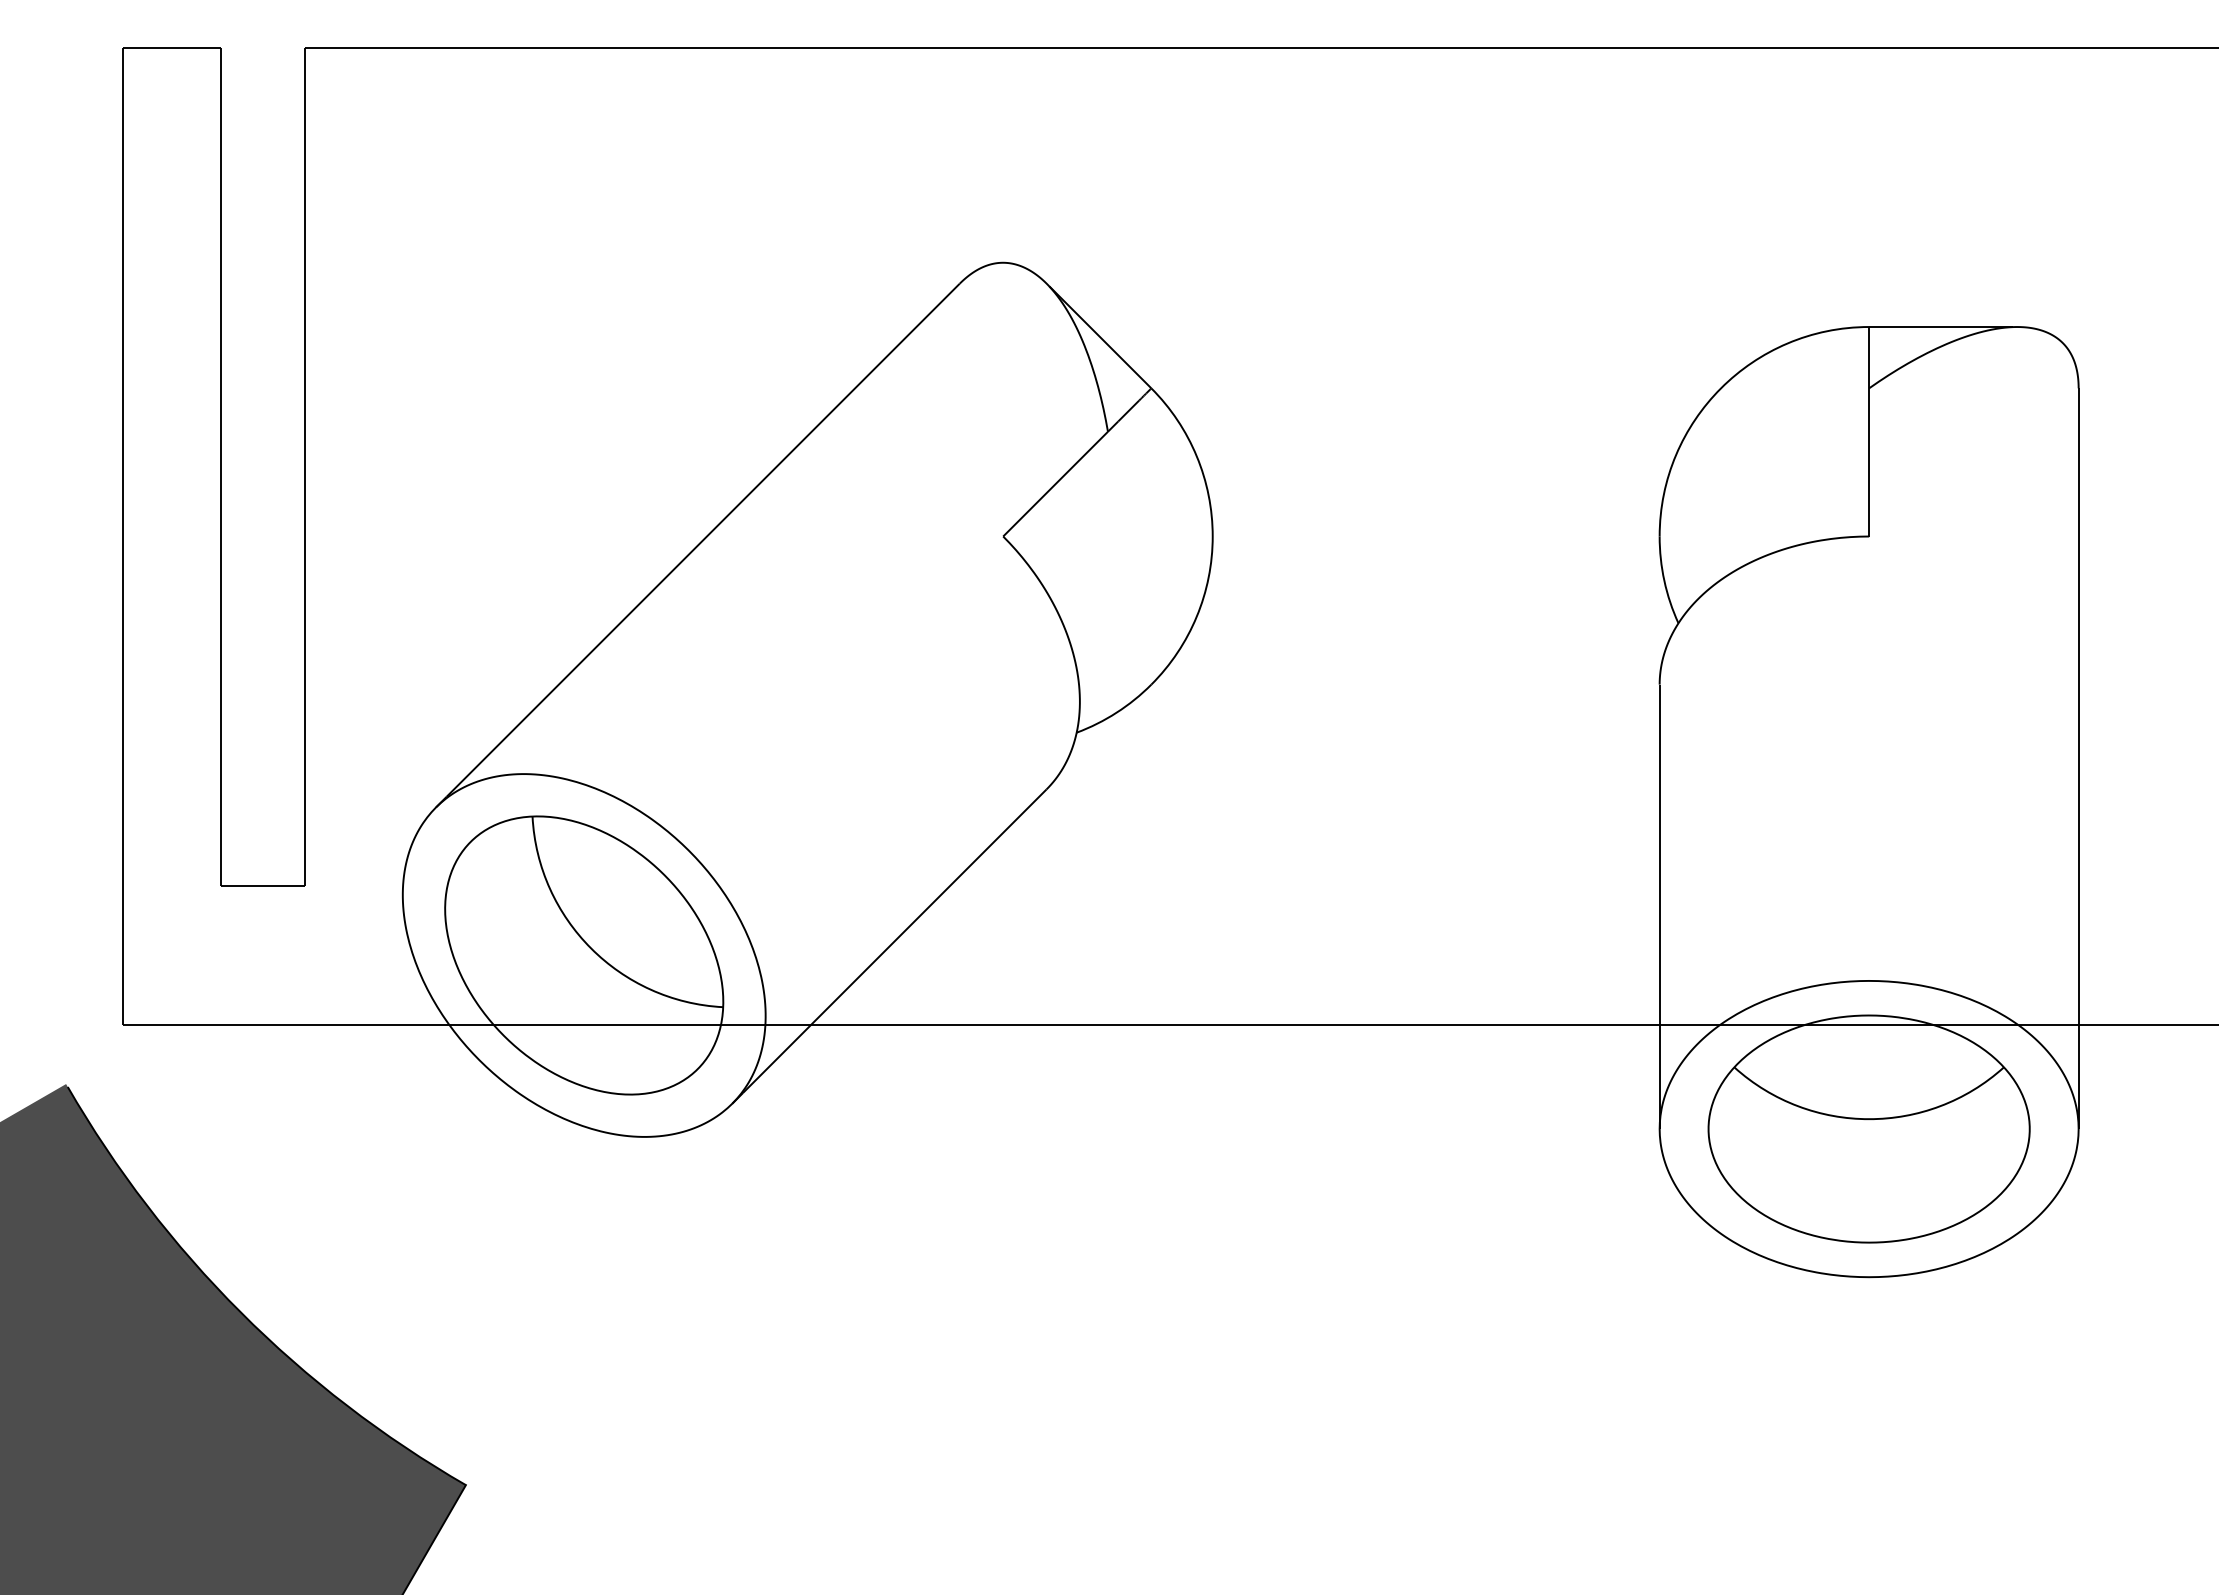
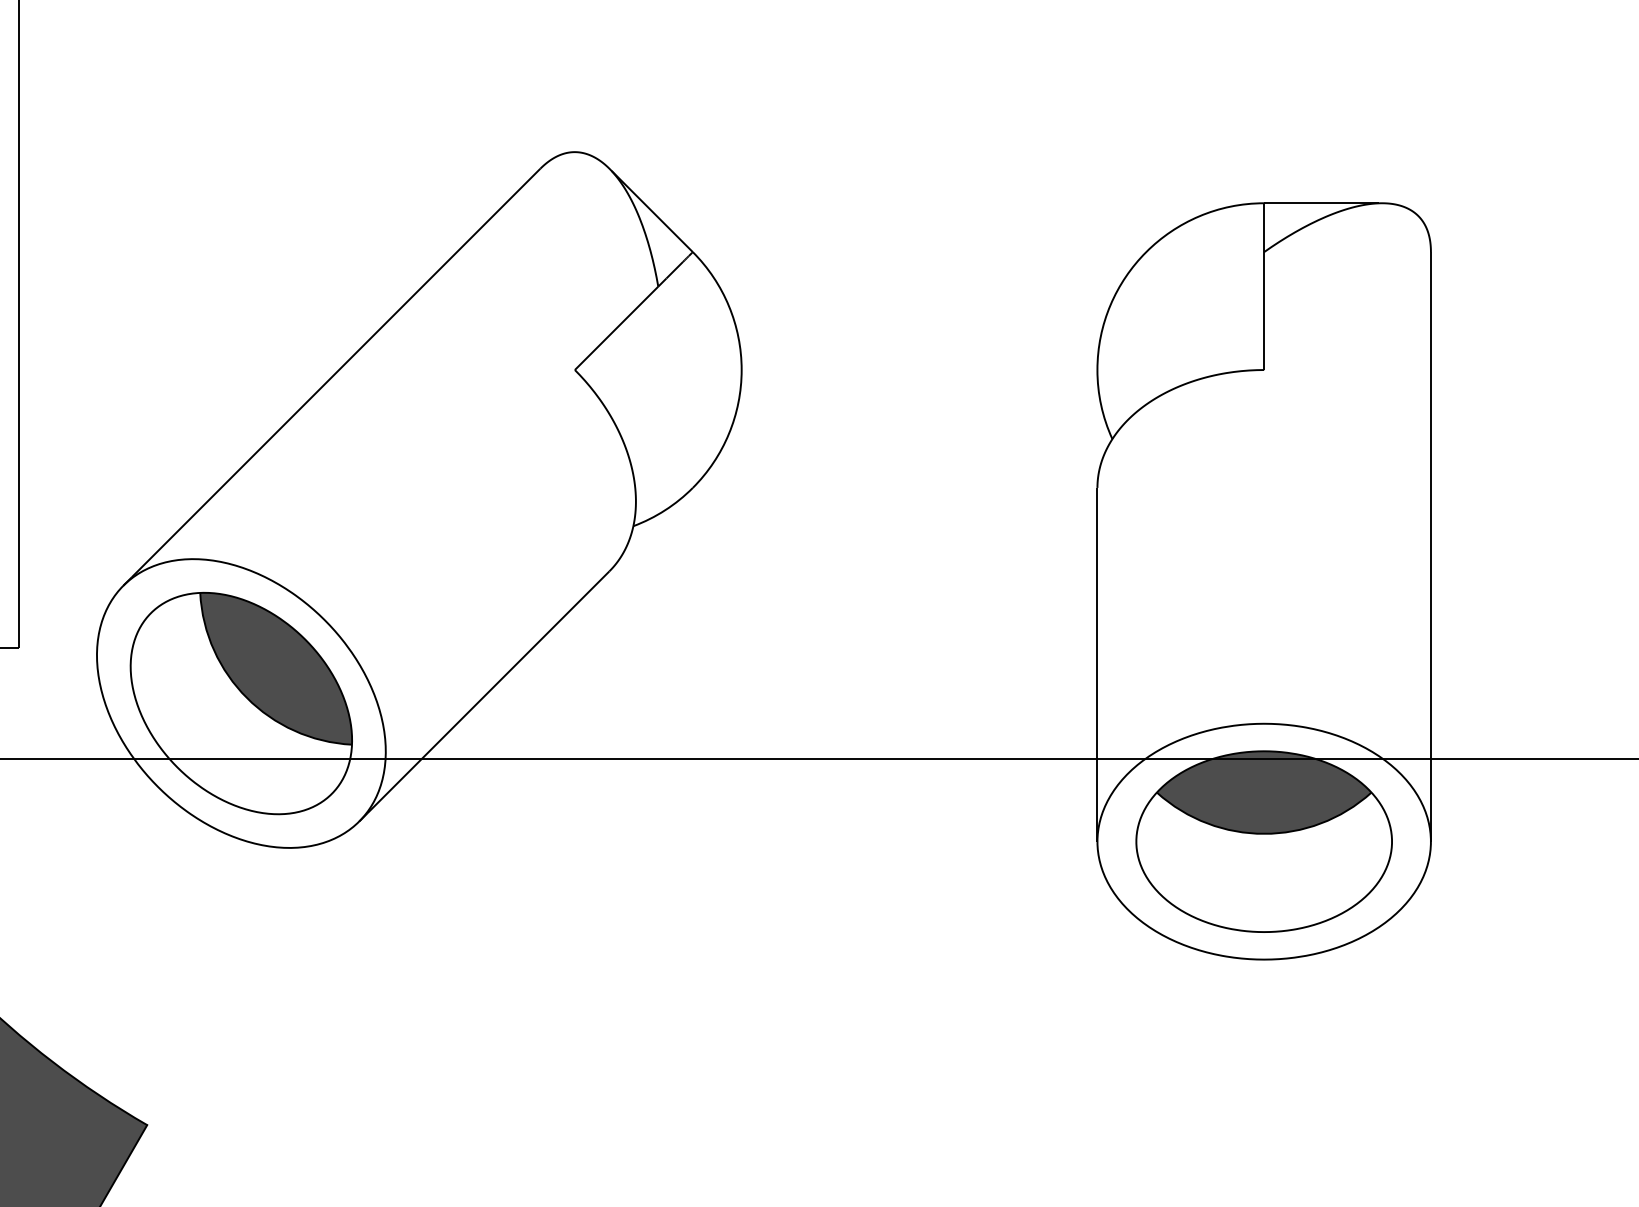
fill: (627, 911) -> (275, 668), added
fill: (1868, 1067) -> (1263, 792), added

